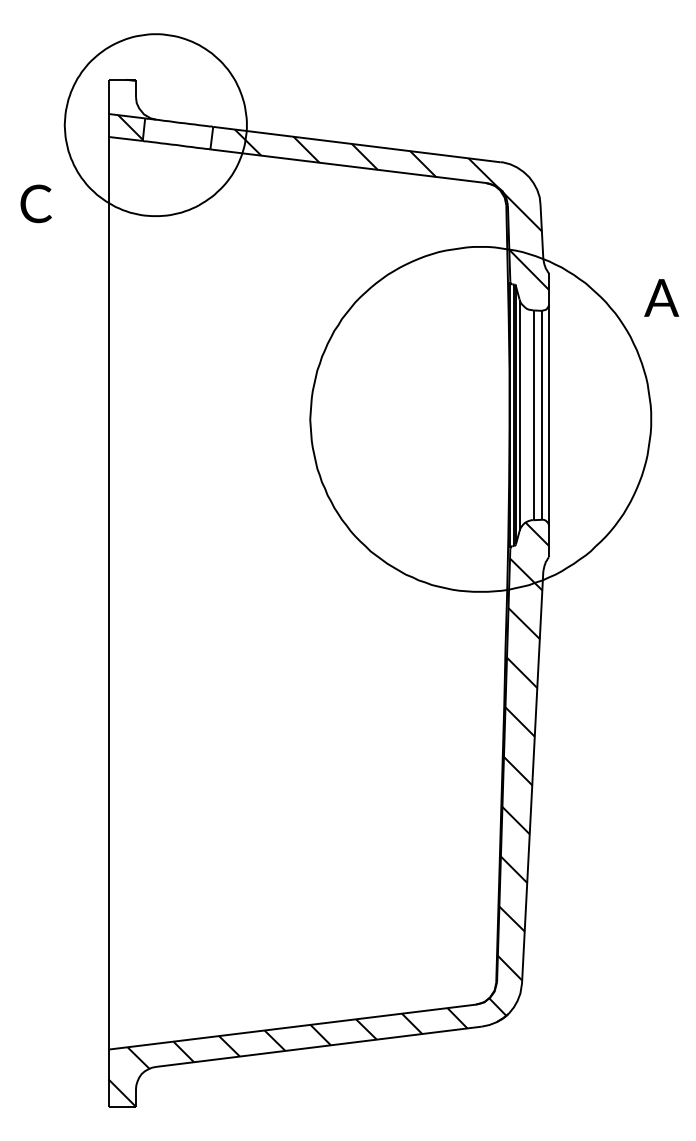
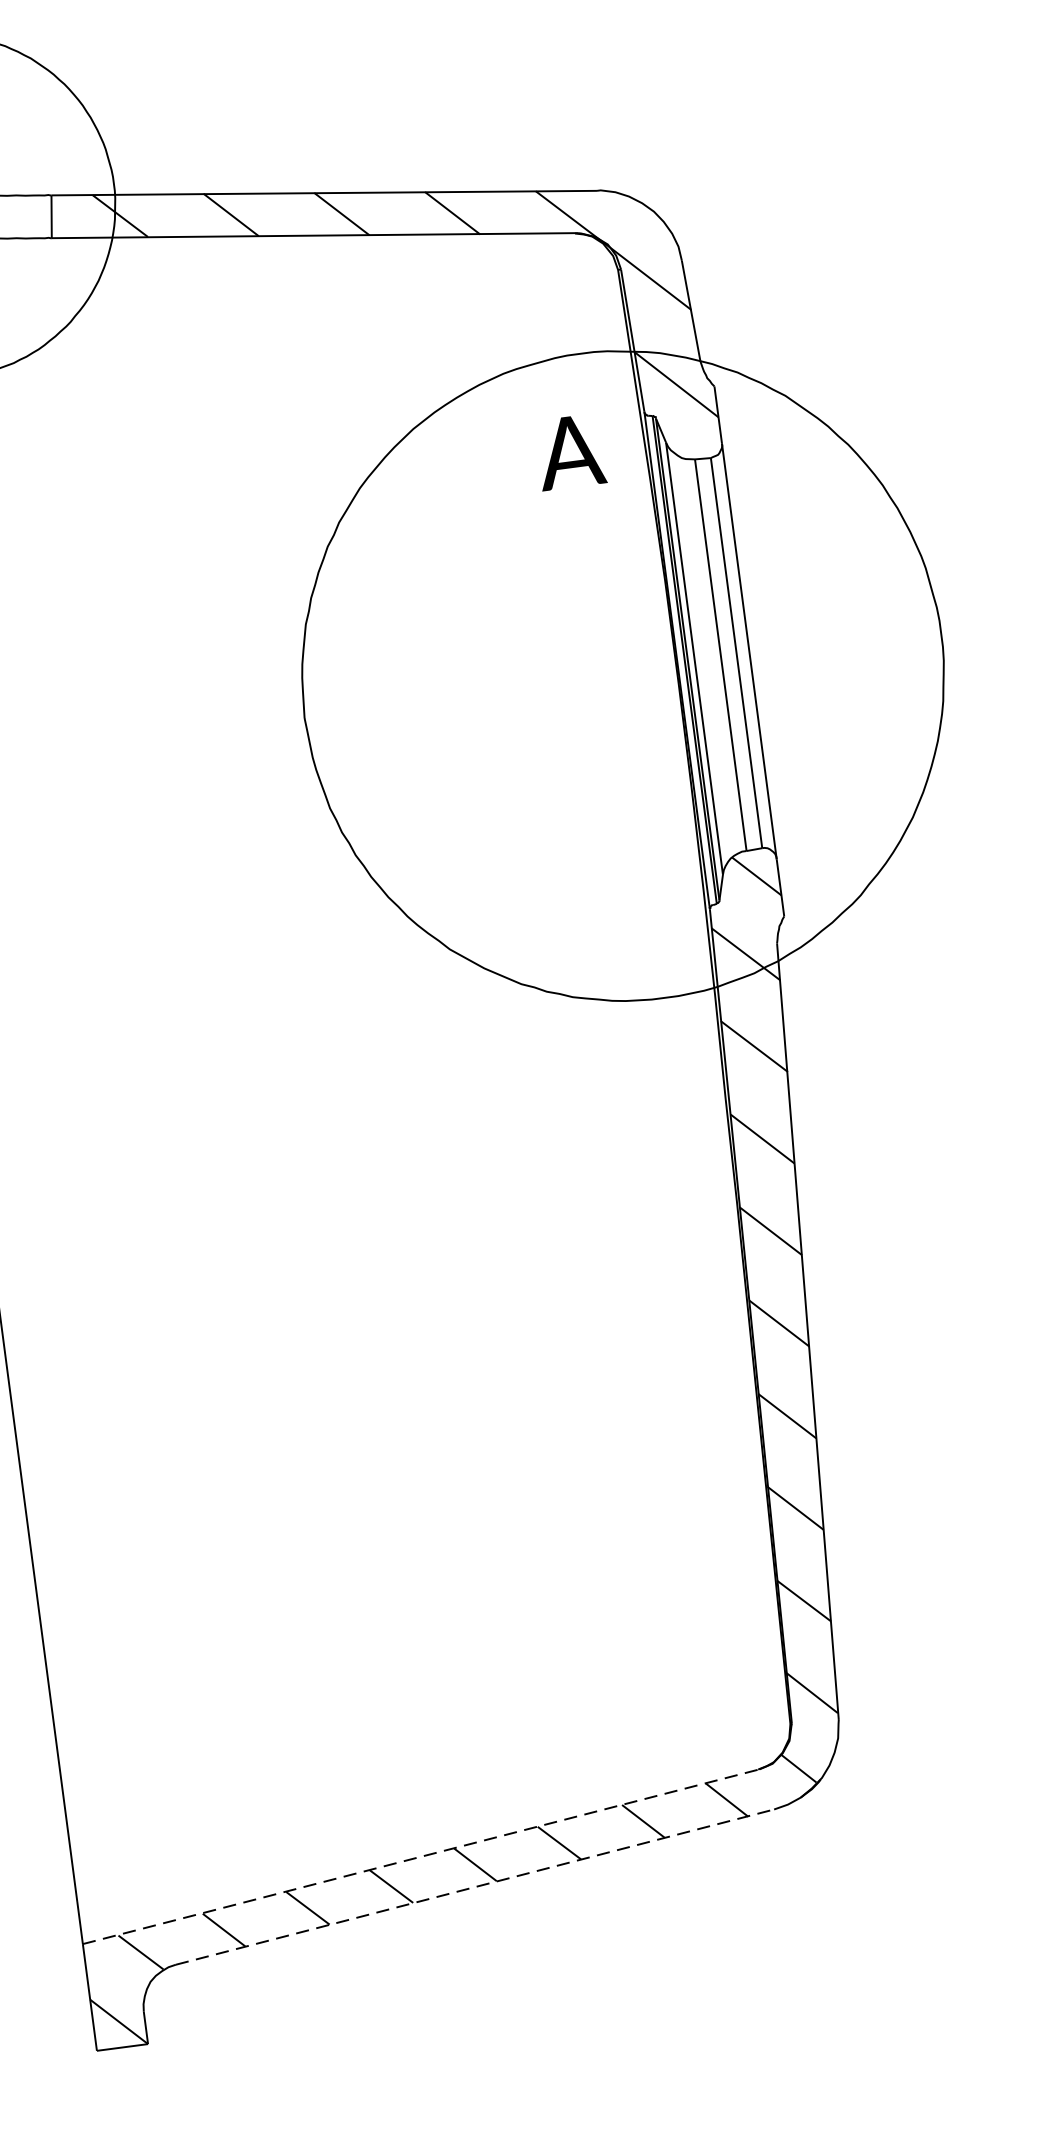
text: (661, 297) -> (570, 451), moved
line: (292, 1027) -> (420, 1857), solid -> dashed
line: (319, 1046) -> (476, 1886), solid -> dashed

